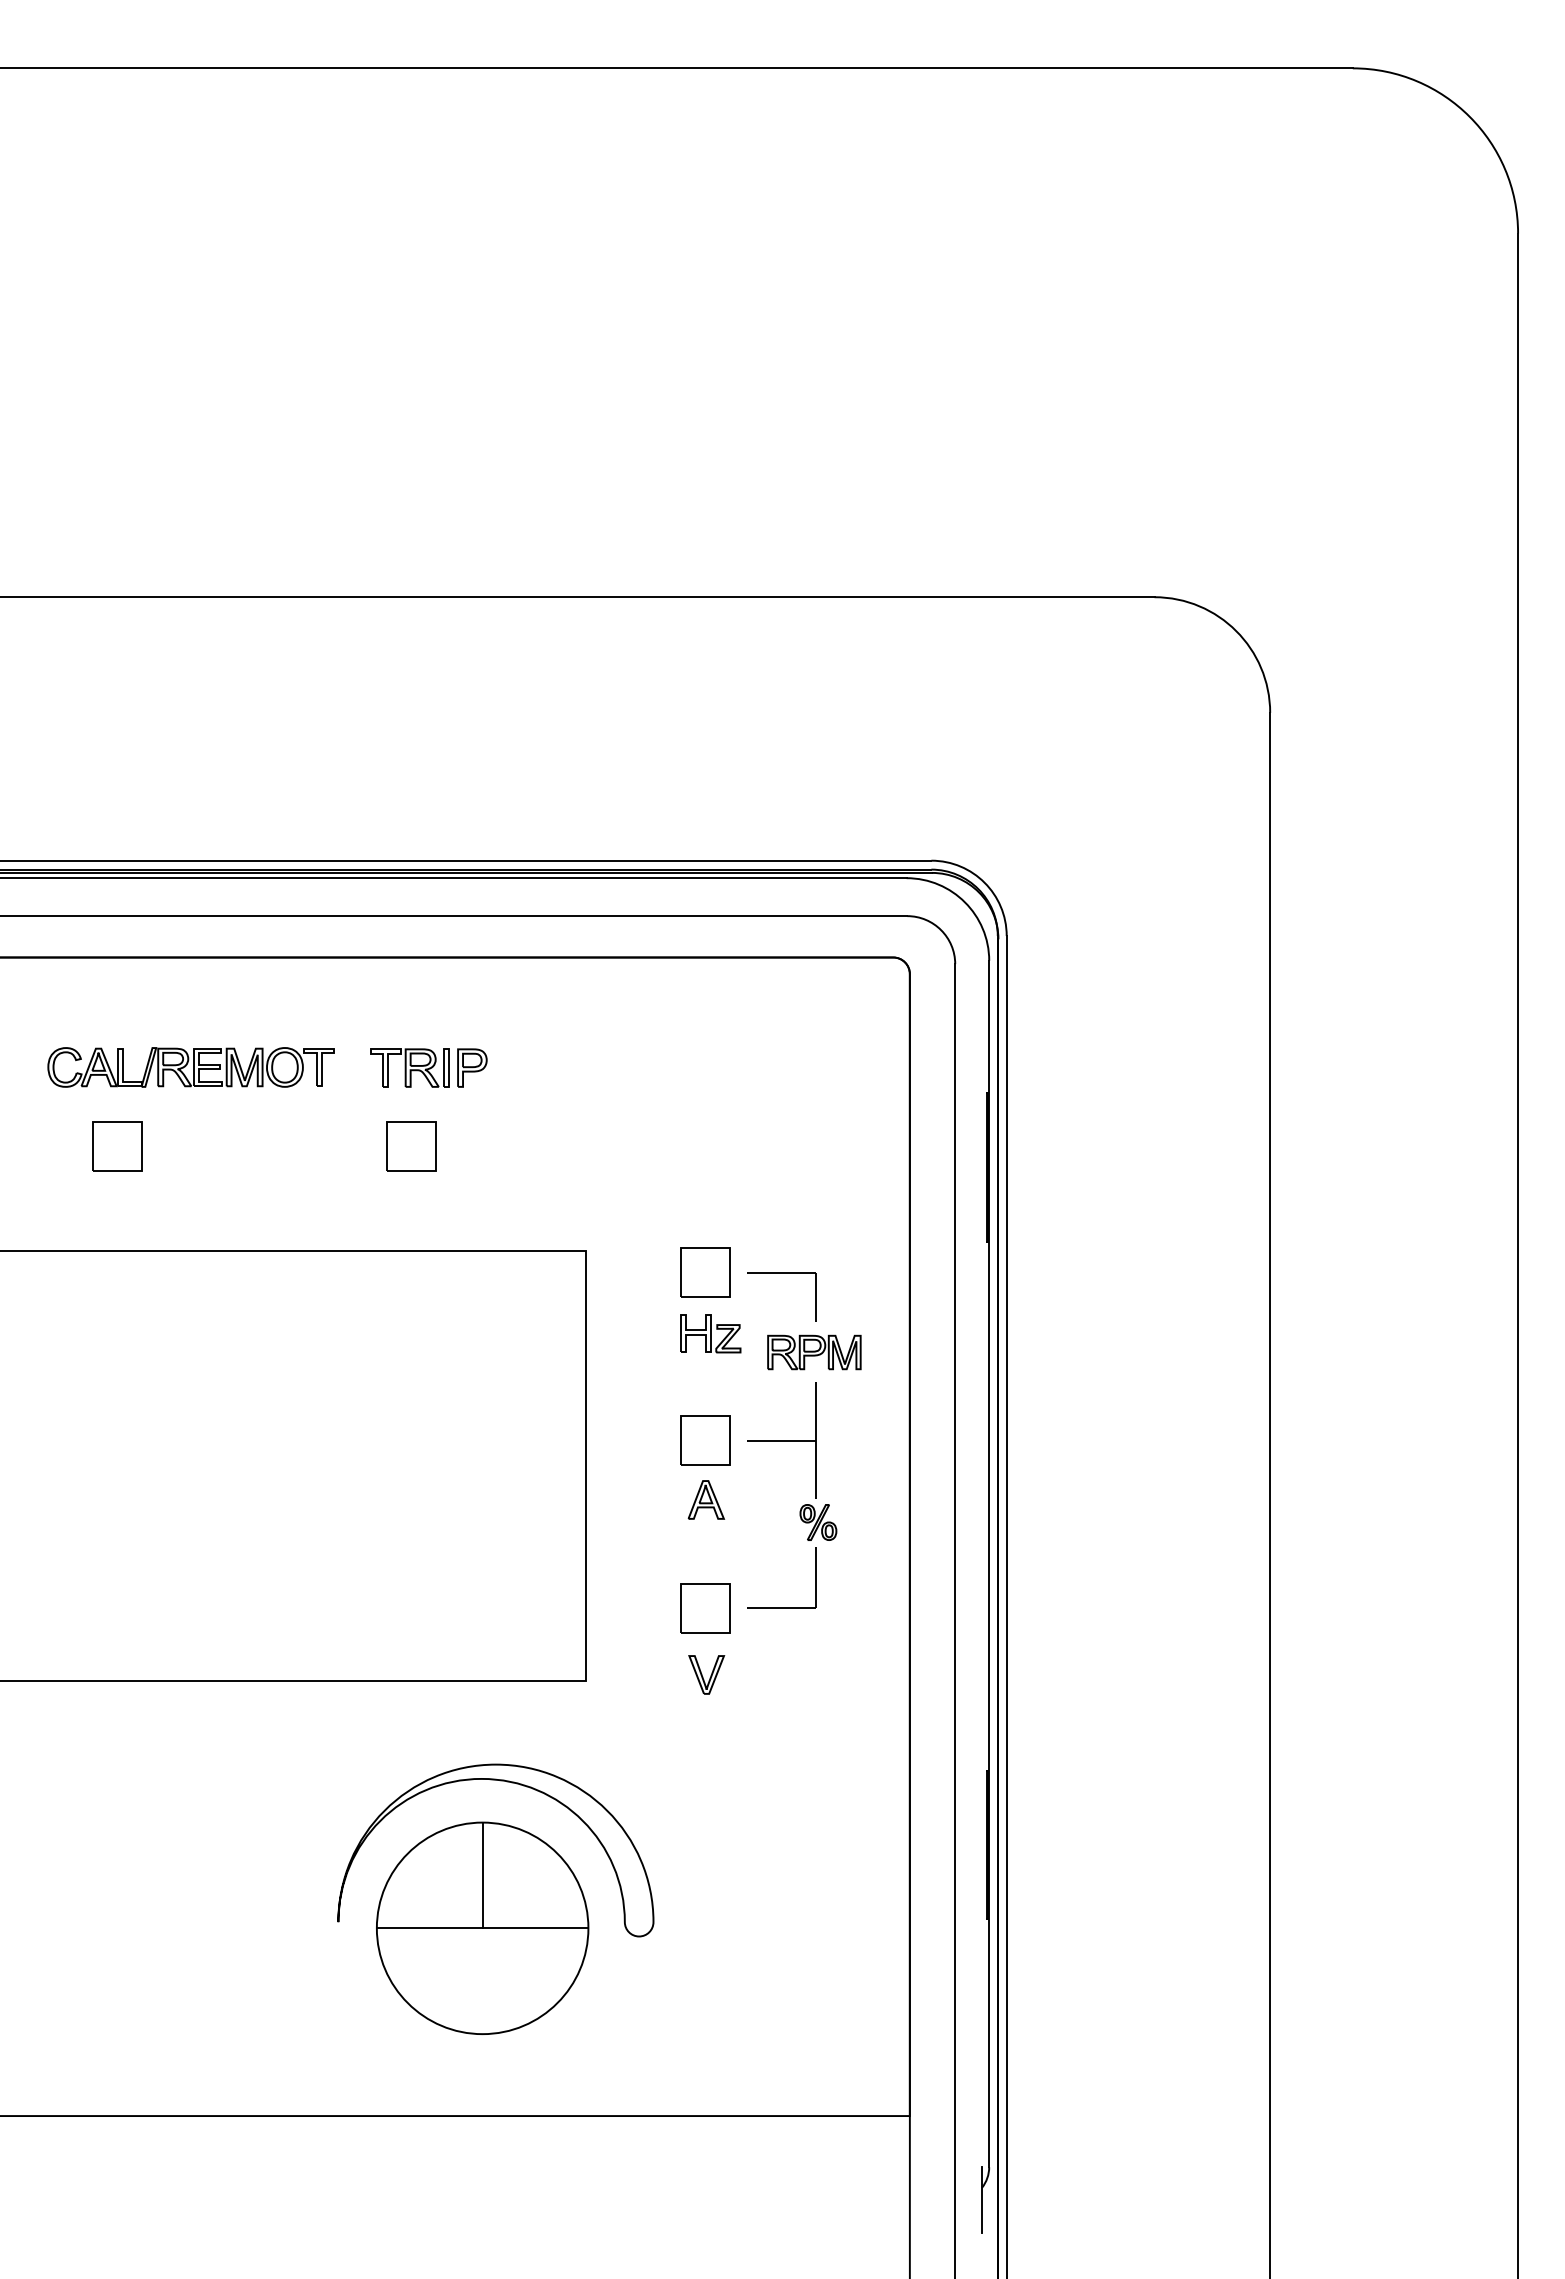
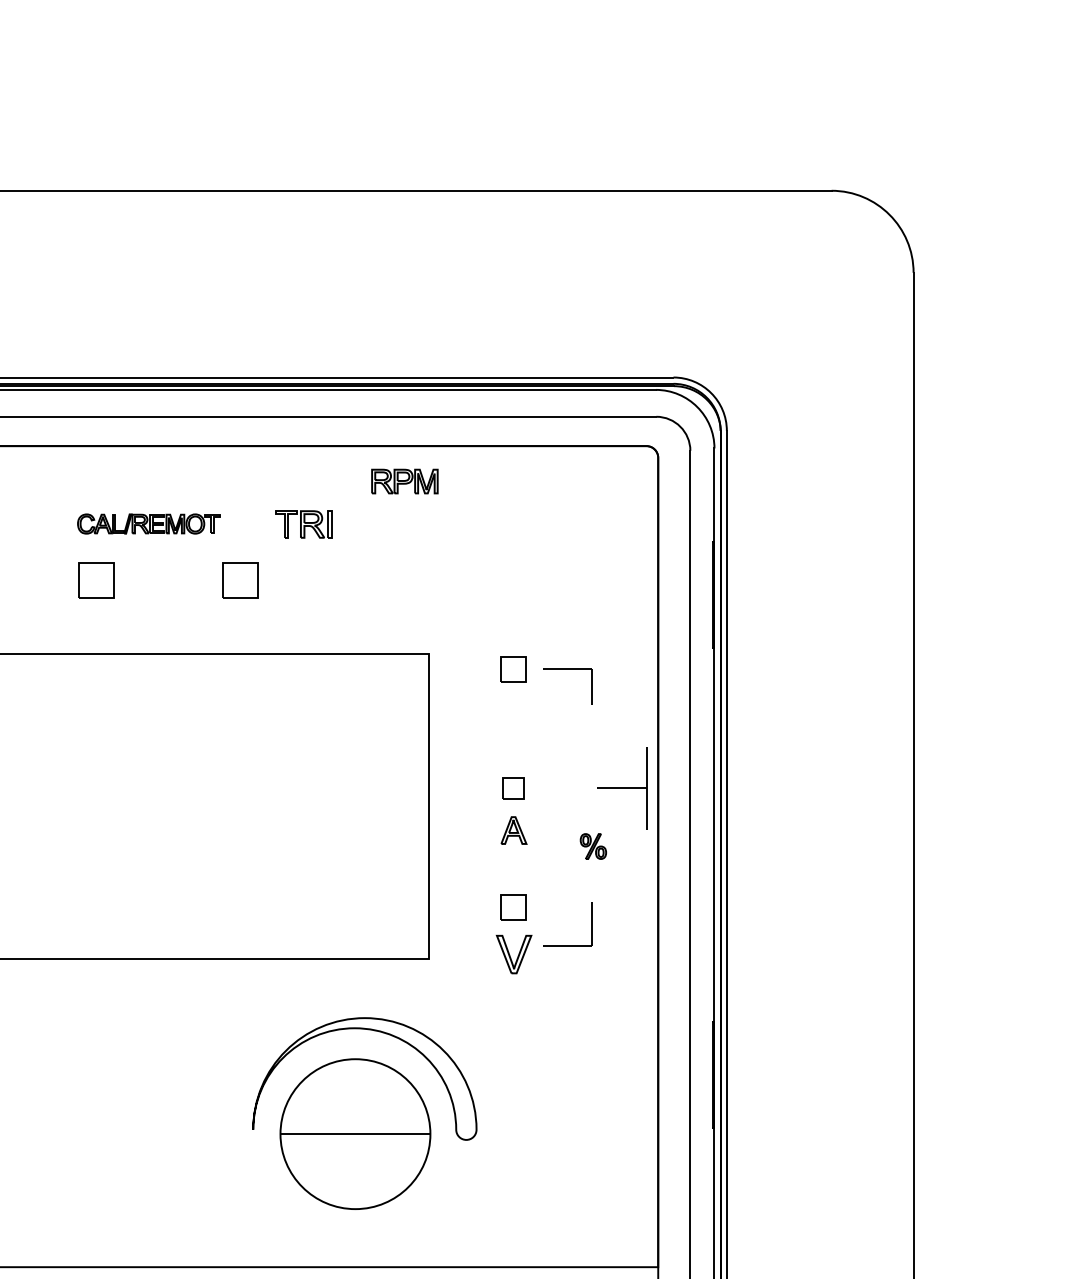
part: (190, 1067) -> (148, 524), size x0.7
part: (472, 1067) -> (348, 524), removed
part: (411, 1146) -> (240, 580), moved
part: (705, 1272) -> (513, 669), size x0.7
part: (710, 1333) -> (516, 712), removed
part: (814, 1352) -> (404, 481), moved
part: (705, 1440) -> (513, 788), size x0.6
part: (781, 1440) -> (621, 788), moved
part: (781, 1607) -> (567, 945), moved
part: (705, 1608) -> (513, 907), size x0.7
part: (706, 1674) -> (514, 954), size x1.4
line: (482, 1875) -> (355, 1096), removed

